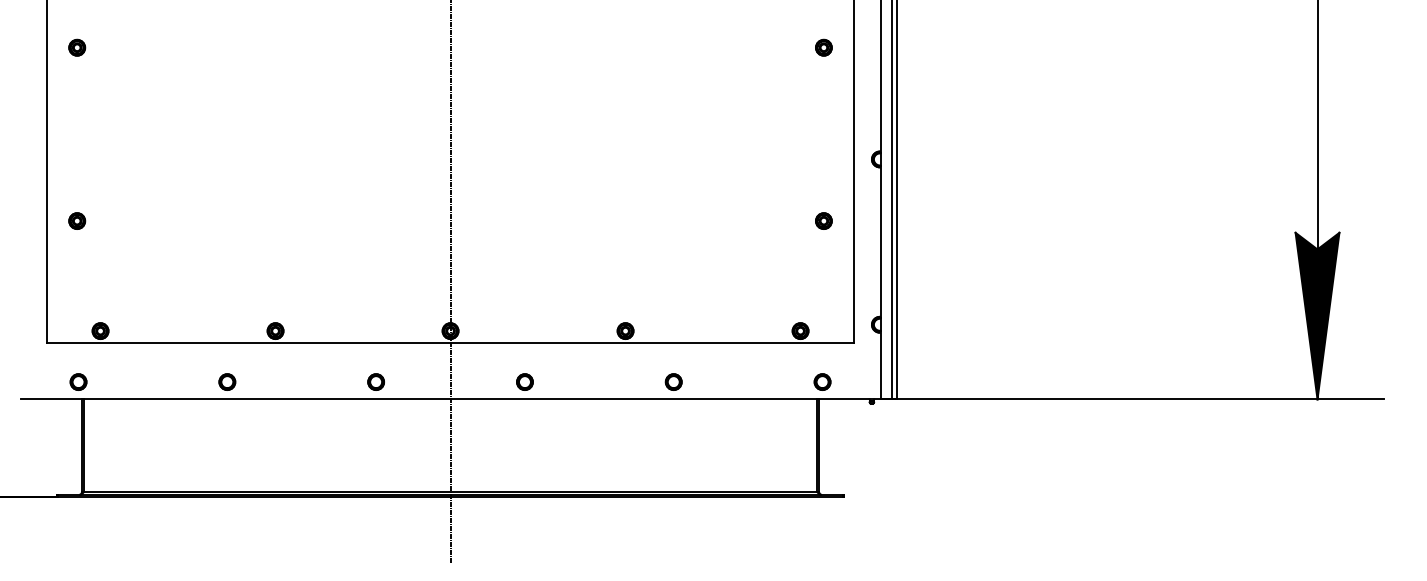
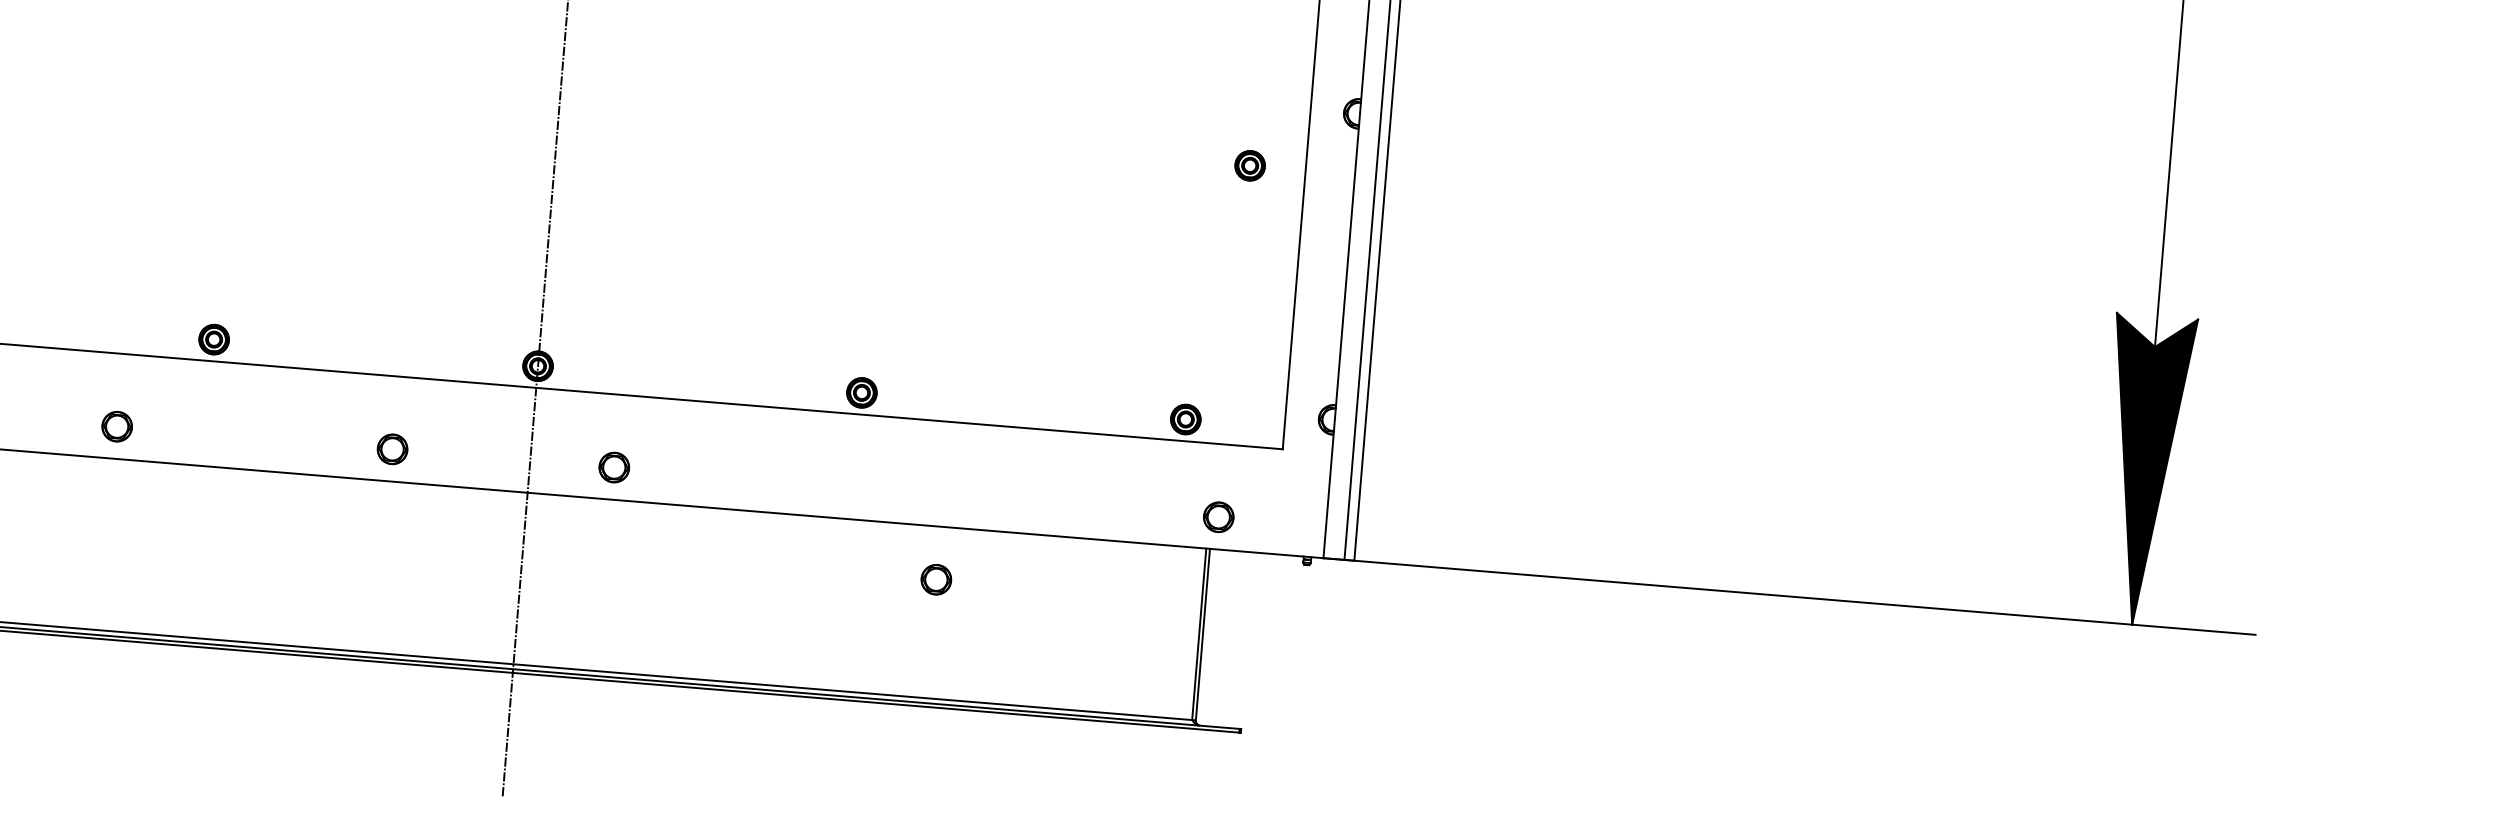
part: (823, 220) -> (1249, 164), moved
part: (524, 381) -> (613, 466), moved
part: (673, 381) -> (935, 578), moved

